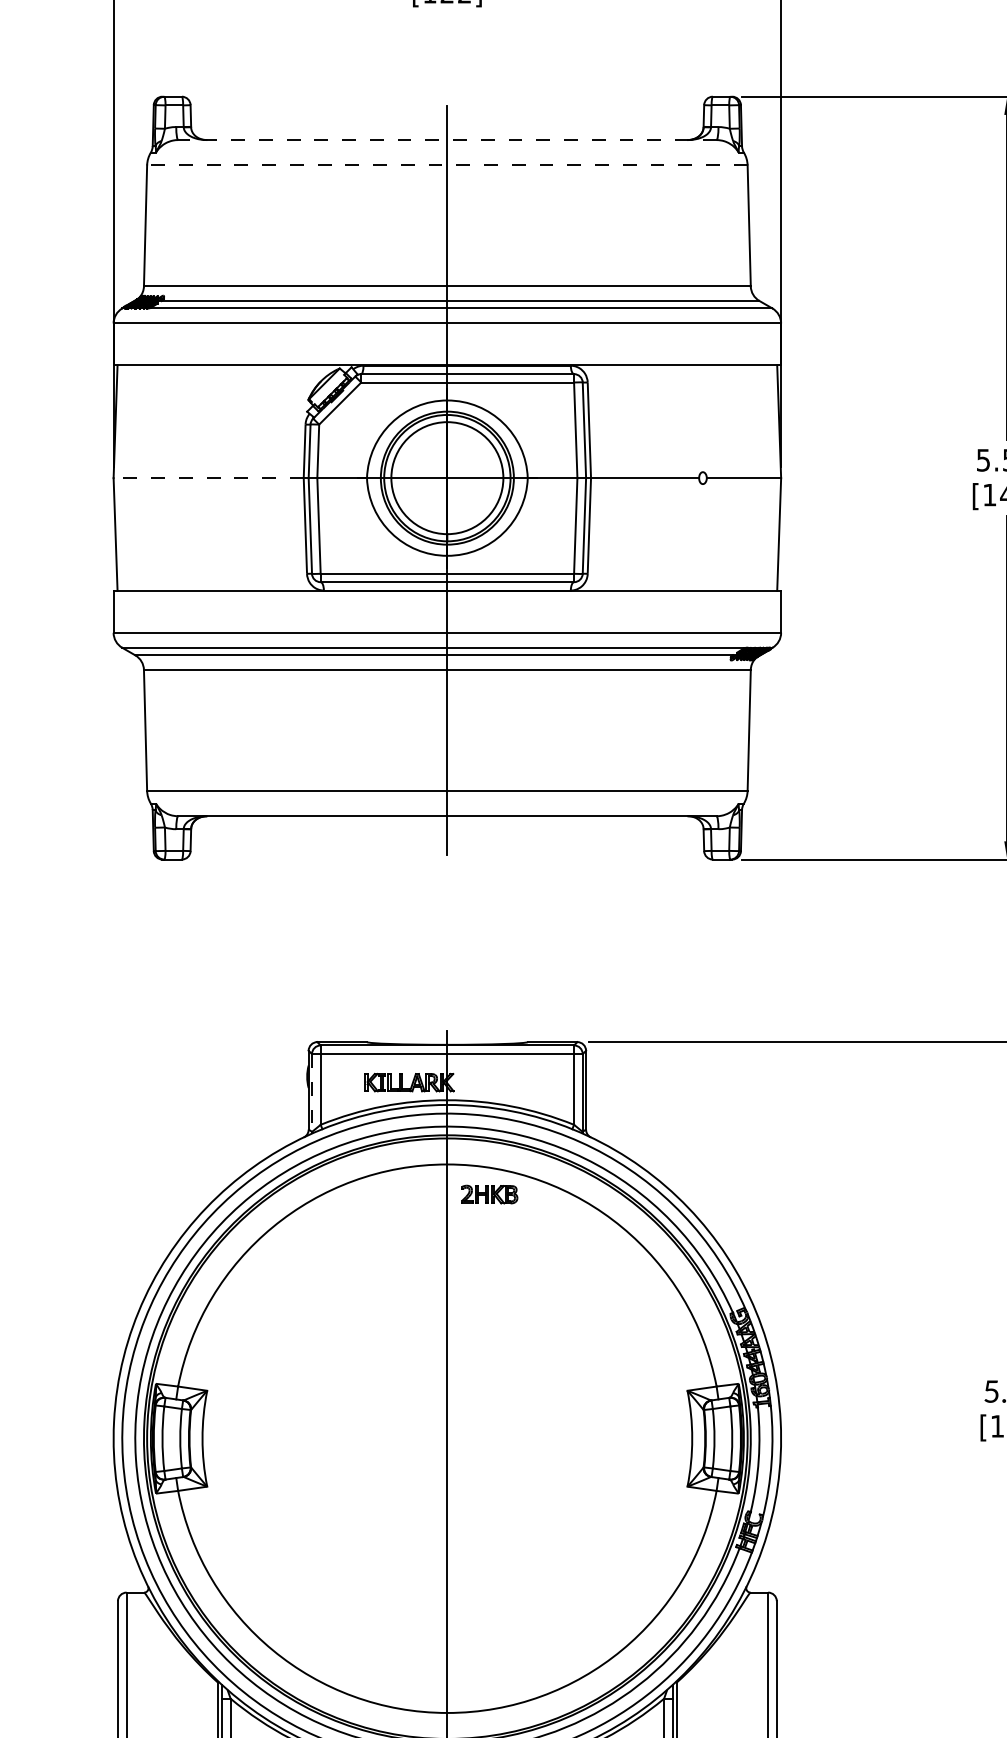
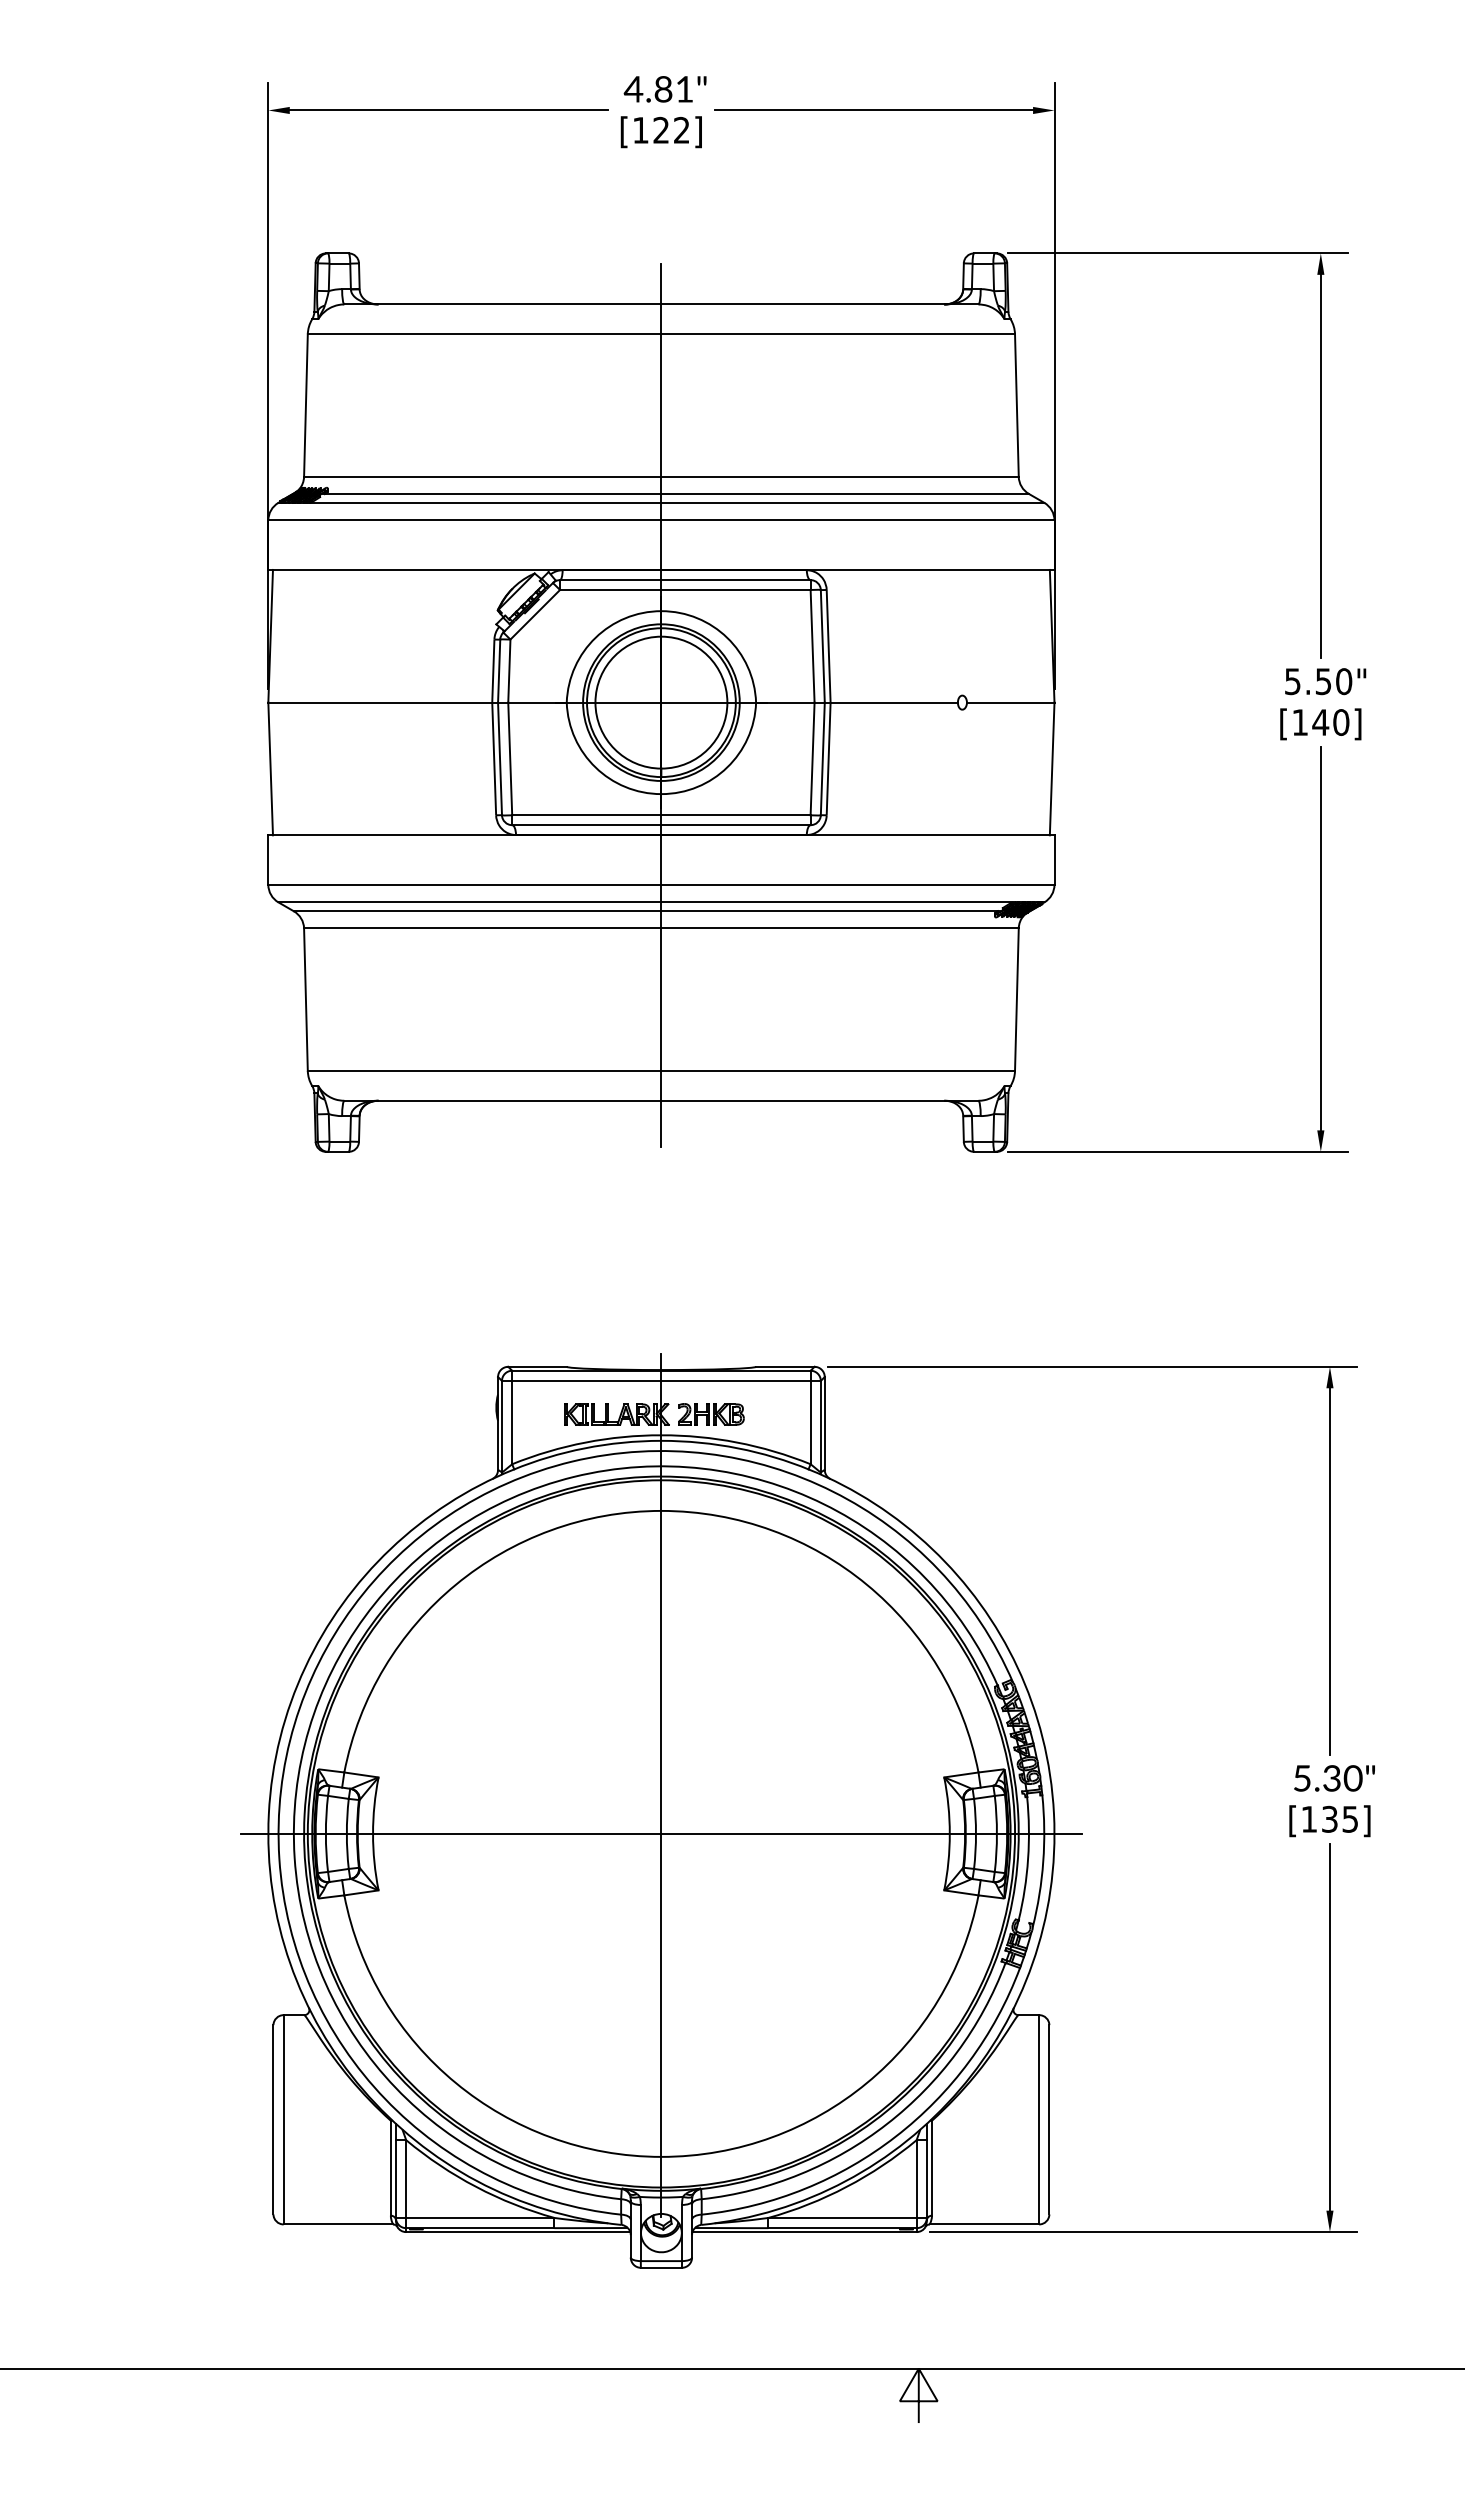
line: (446, 140) -> (660, 304), dashed -> solid
line: (447, 165) -> (661, 334), dashed -> solid
line: (208, 478) -> (380, 702), dashed -> solid
line: (312, 1092) -> (502, 1426), dashed -> solid
part: (489, 1194) -> (711, 1414), moved
line: (447, 1438) -> (661, 1833), added

